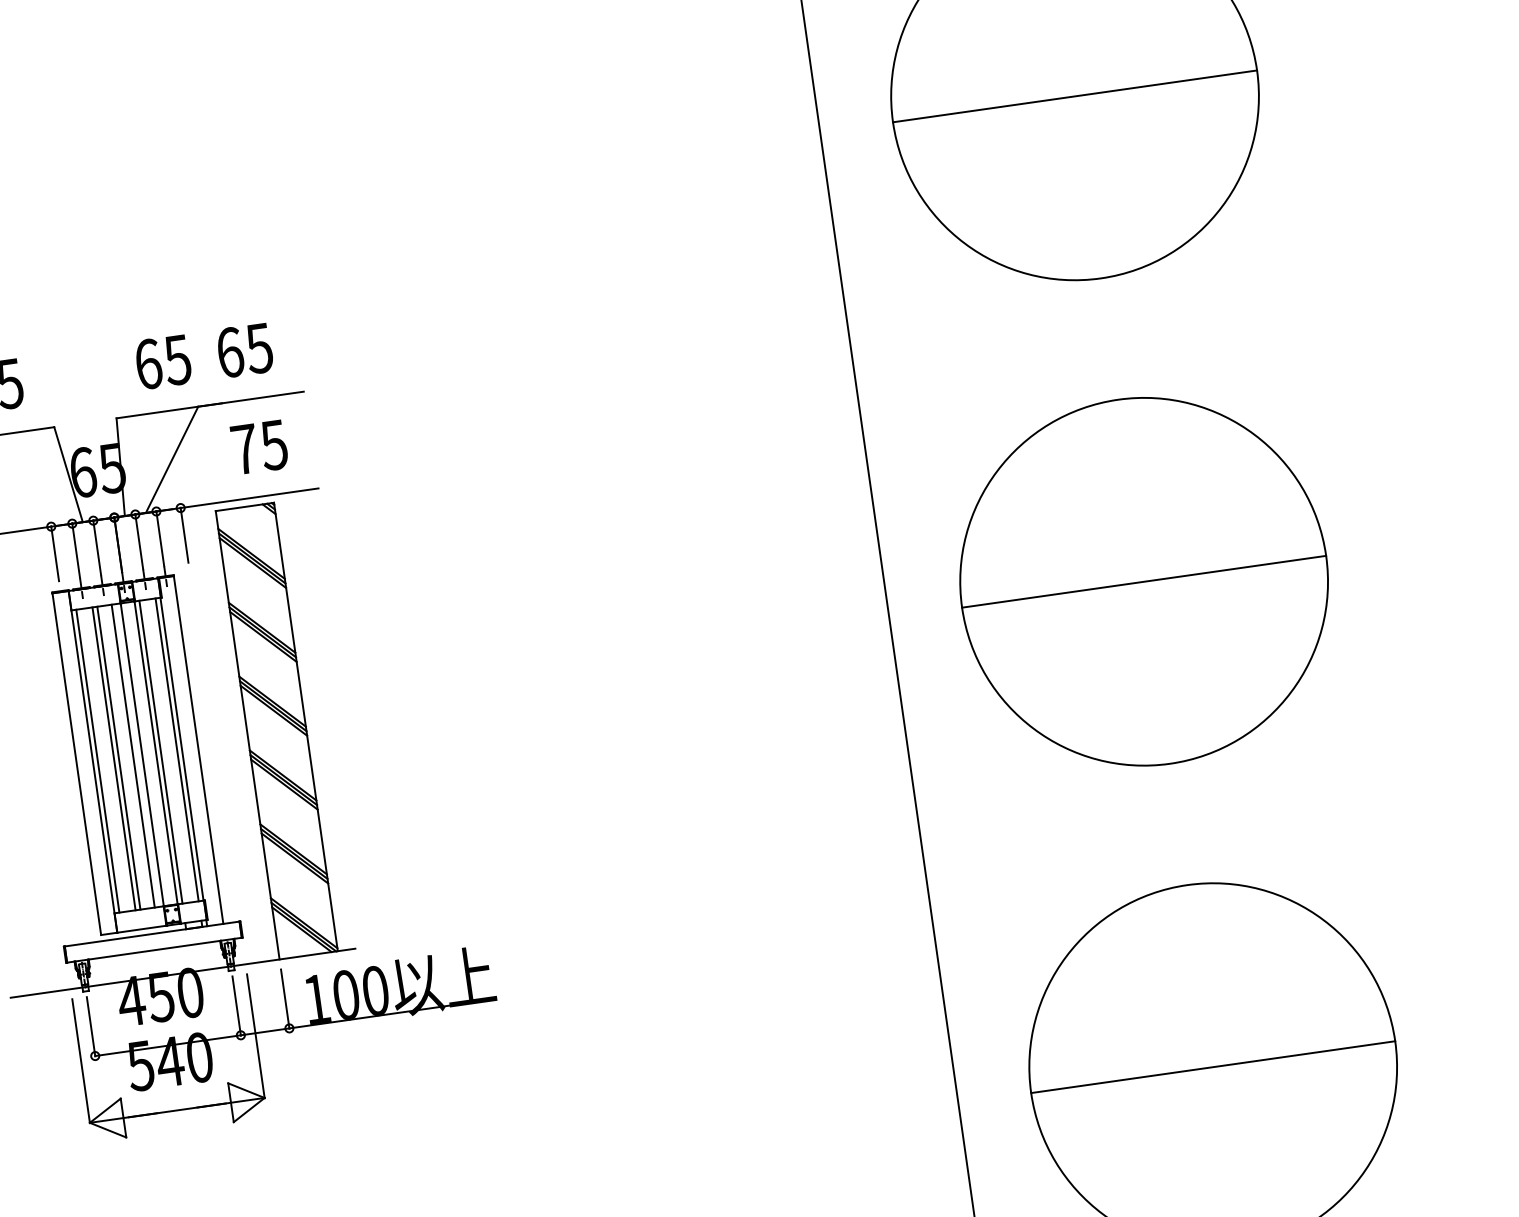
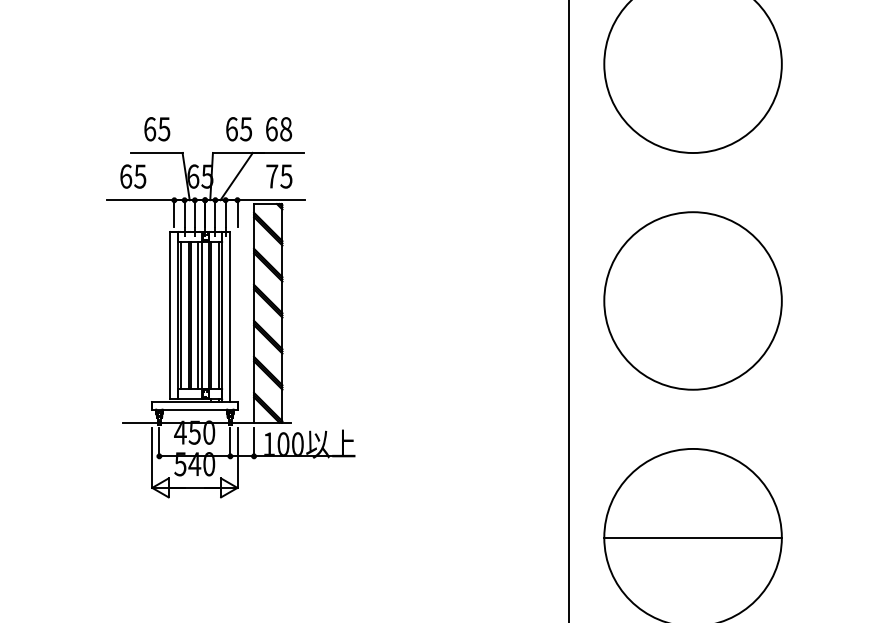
line: (1073, 97) -> (692, 64), removed
text: (258, 349) -> (285, 129), 65 -> 68
line: (1142, 580) -> (692, 300), removed

